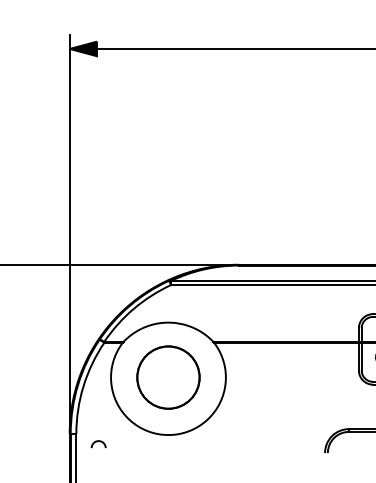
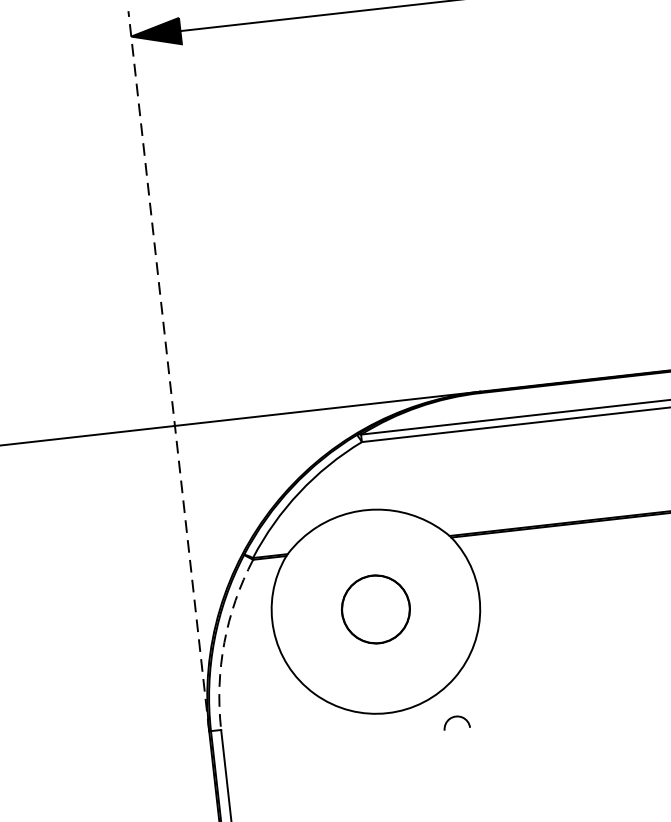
line: (69, 234) -> (168, 371), solid -> dashed
circle: (168, 377) -> (375, 609), size x0.6
arc: (83, 386) -> (224, 642), solid -> dashed
arc: (97, 442) -> (454, 719), moved

